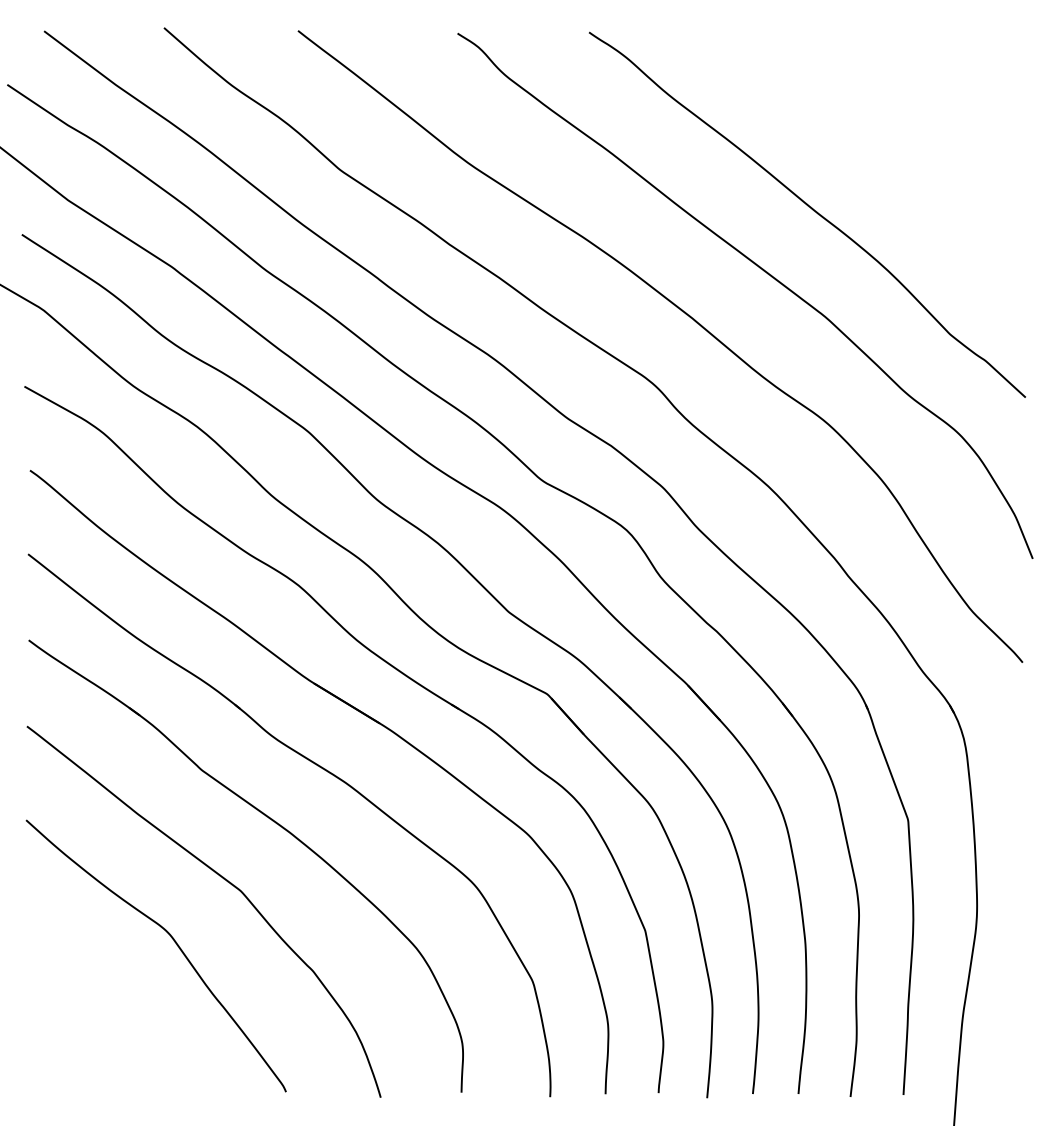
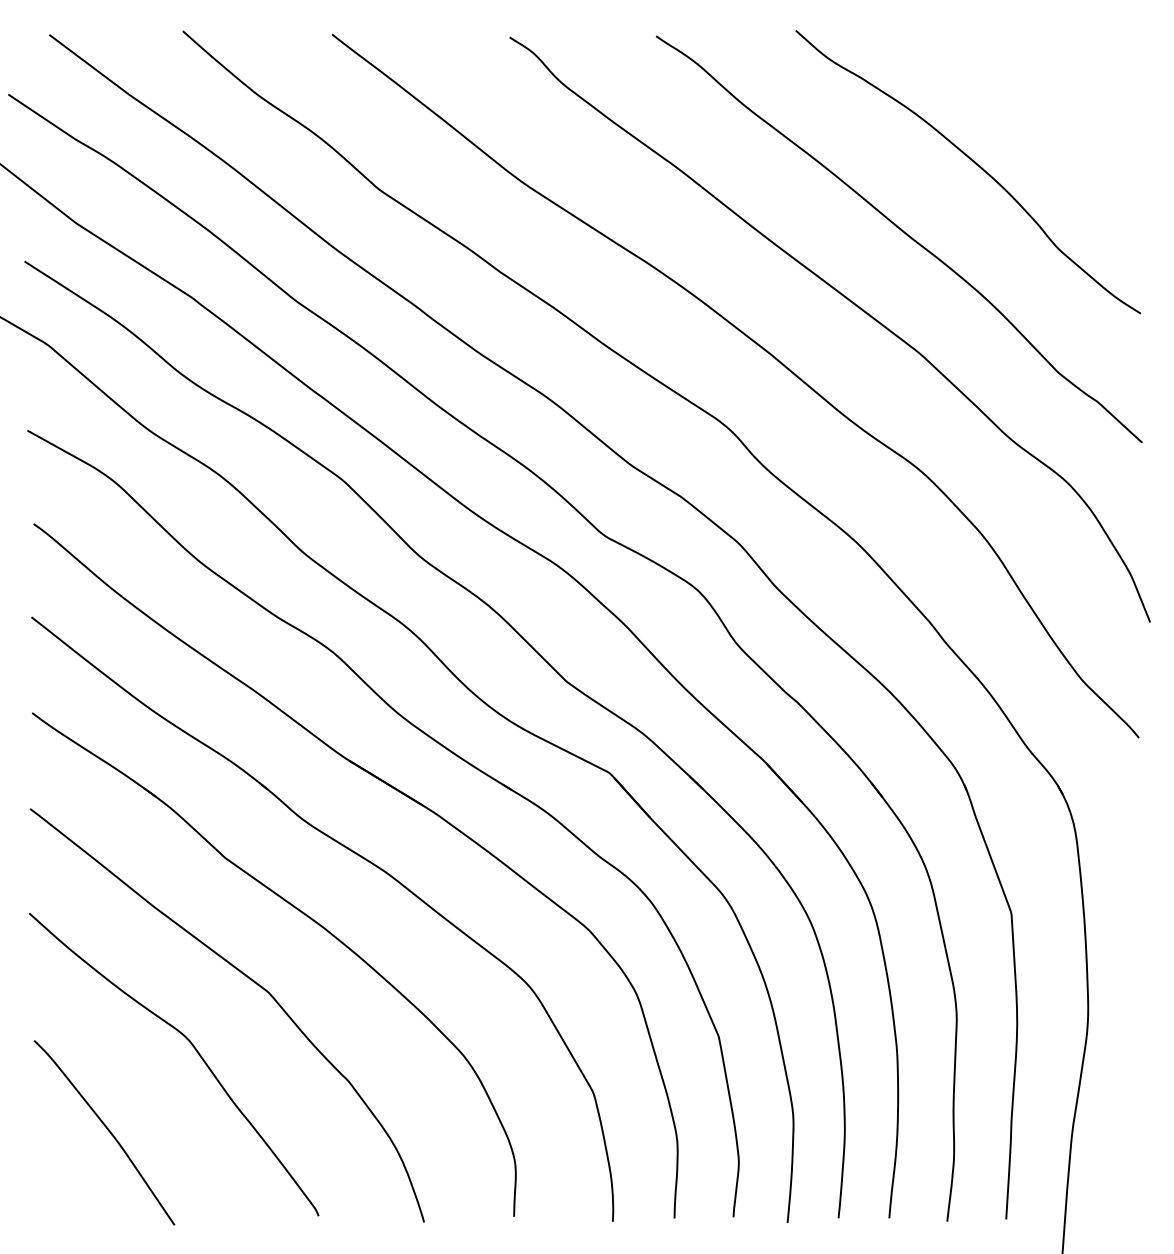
curve: (875, 147) -> (975, 164), added
curve: (95, 1014) -> (106, 1129), added

